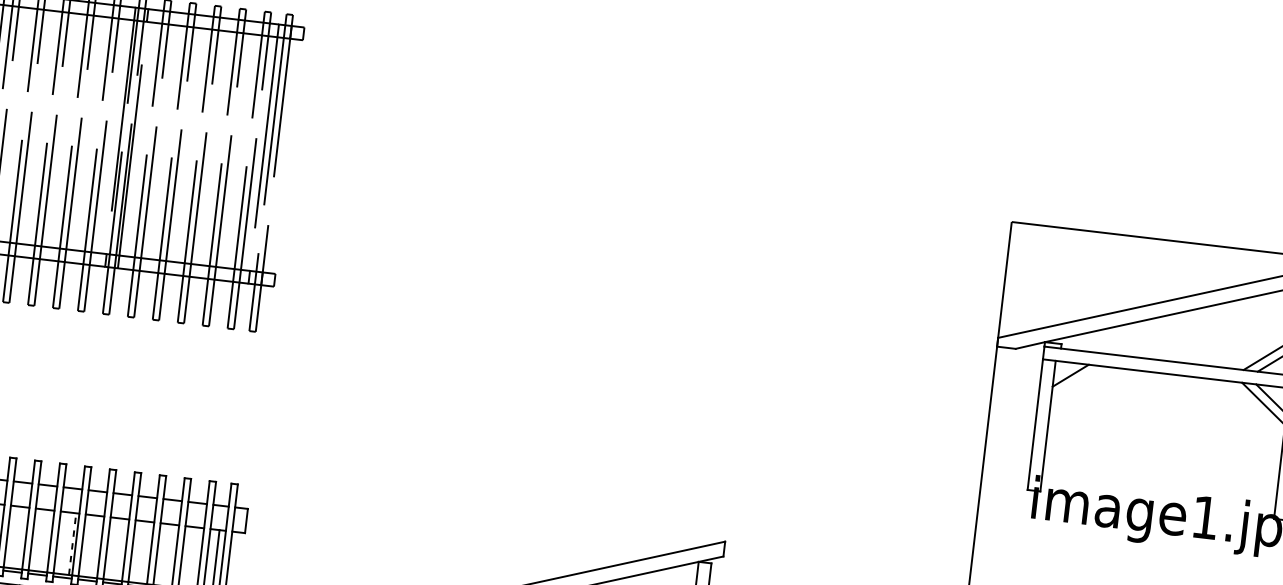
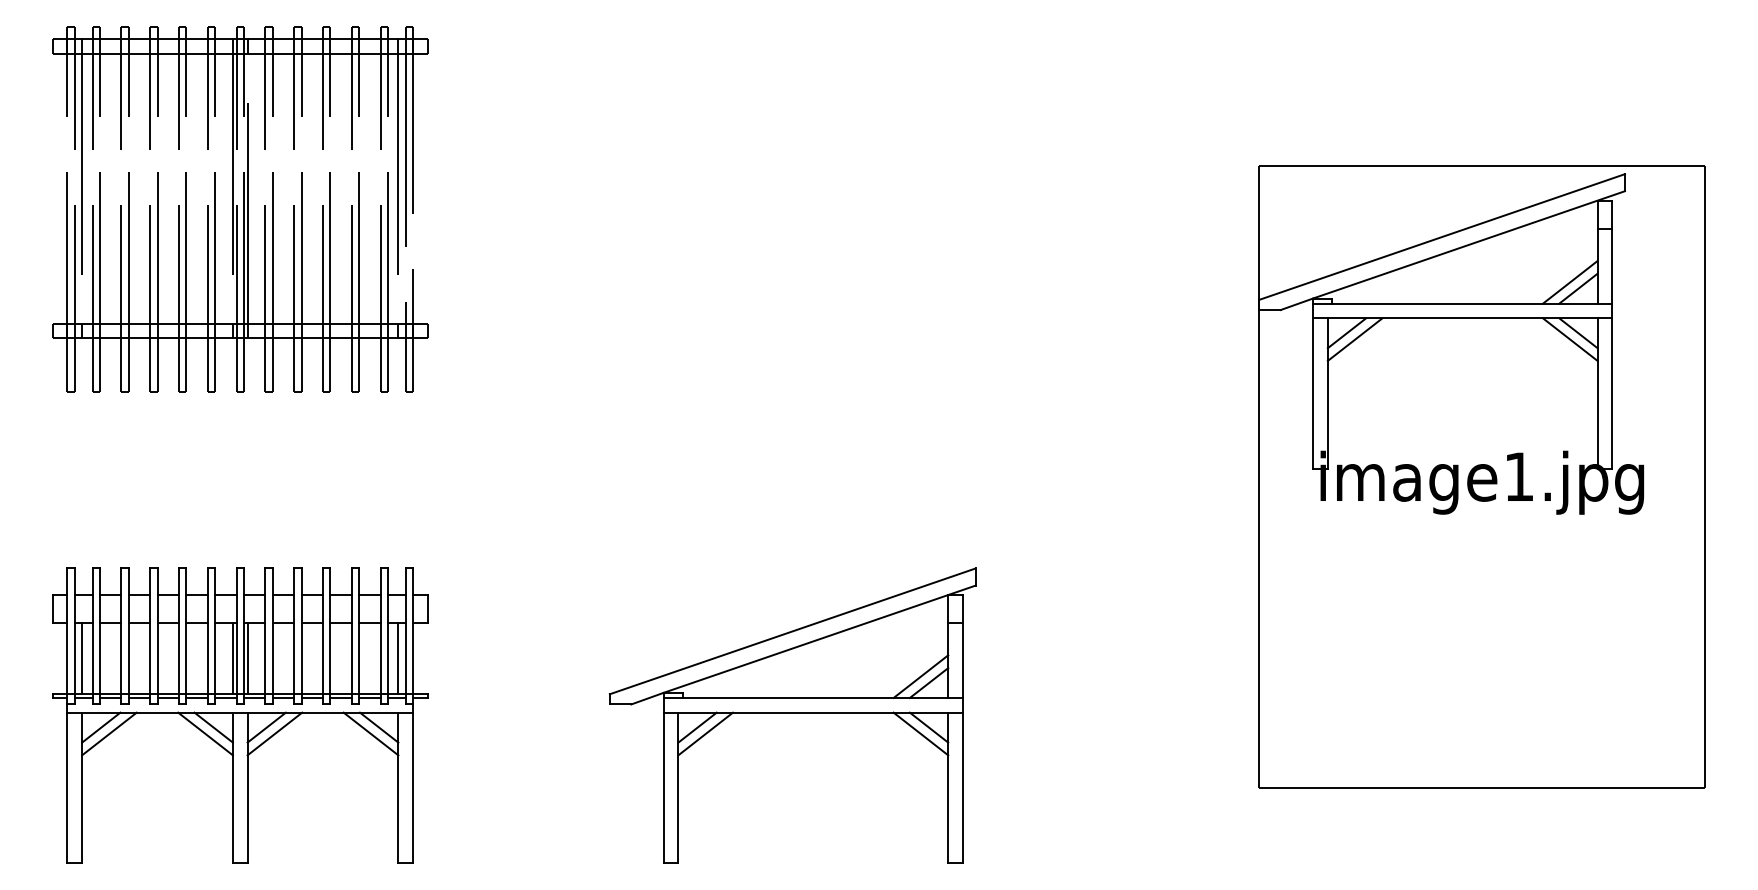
line: (1076, 381) -> (1354, 339), added
line: (72, 544) -> (232, 658), dashed -> solid
line: (85, 545) -> (247, 658), added

